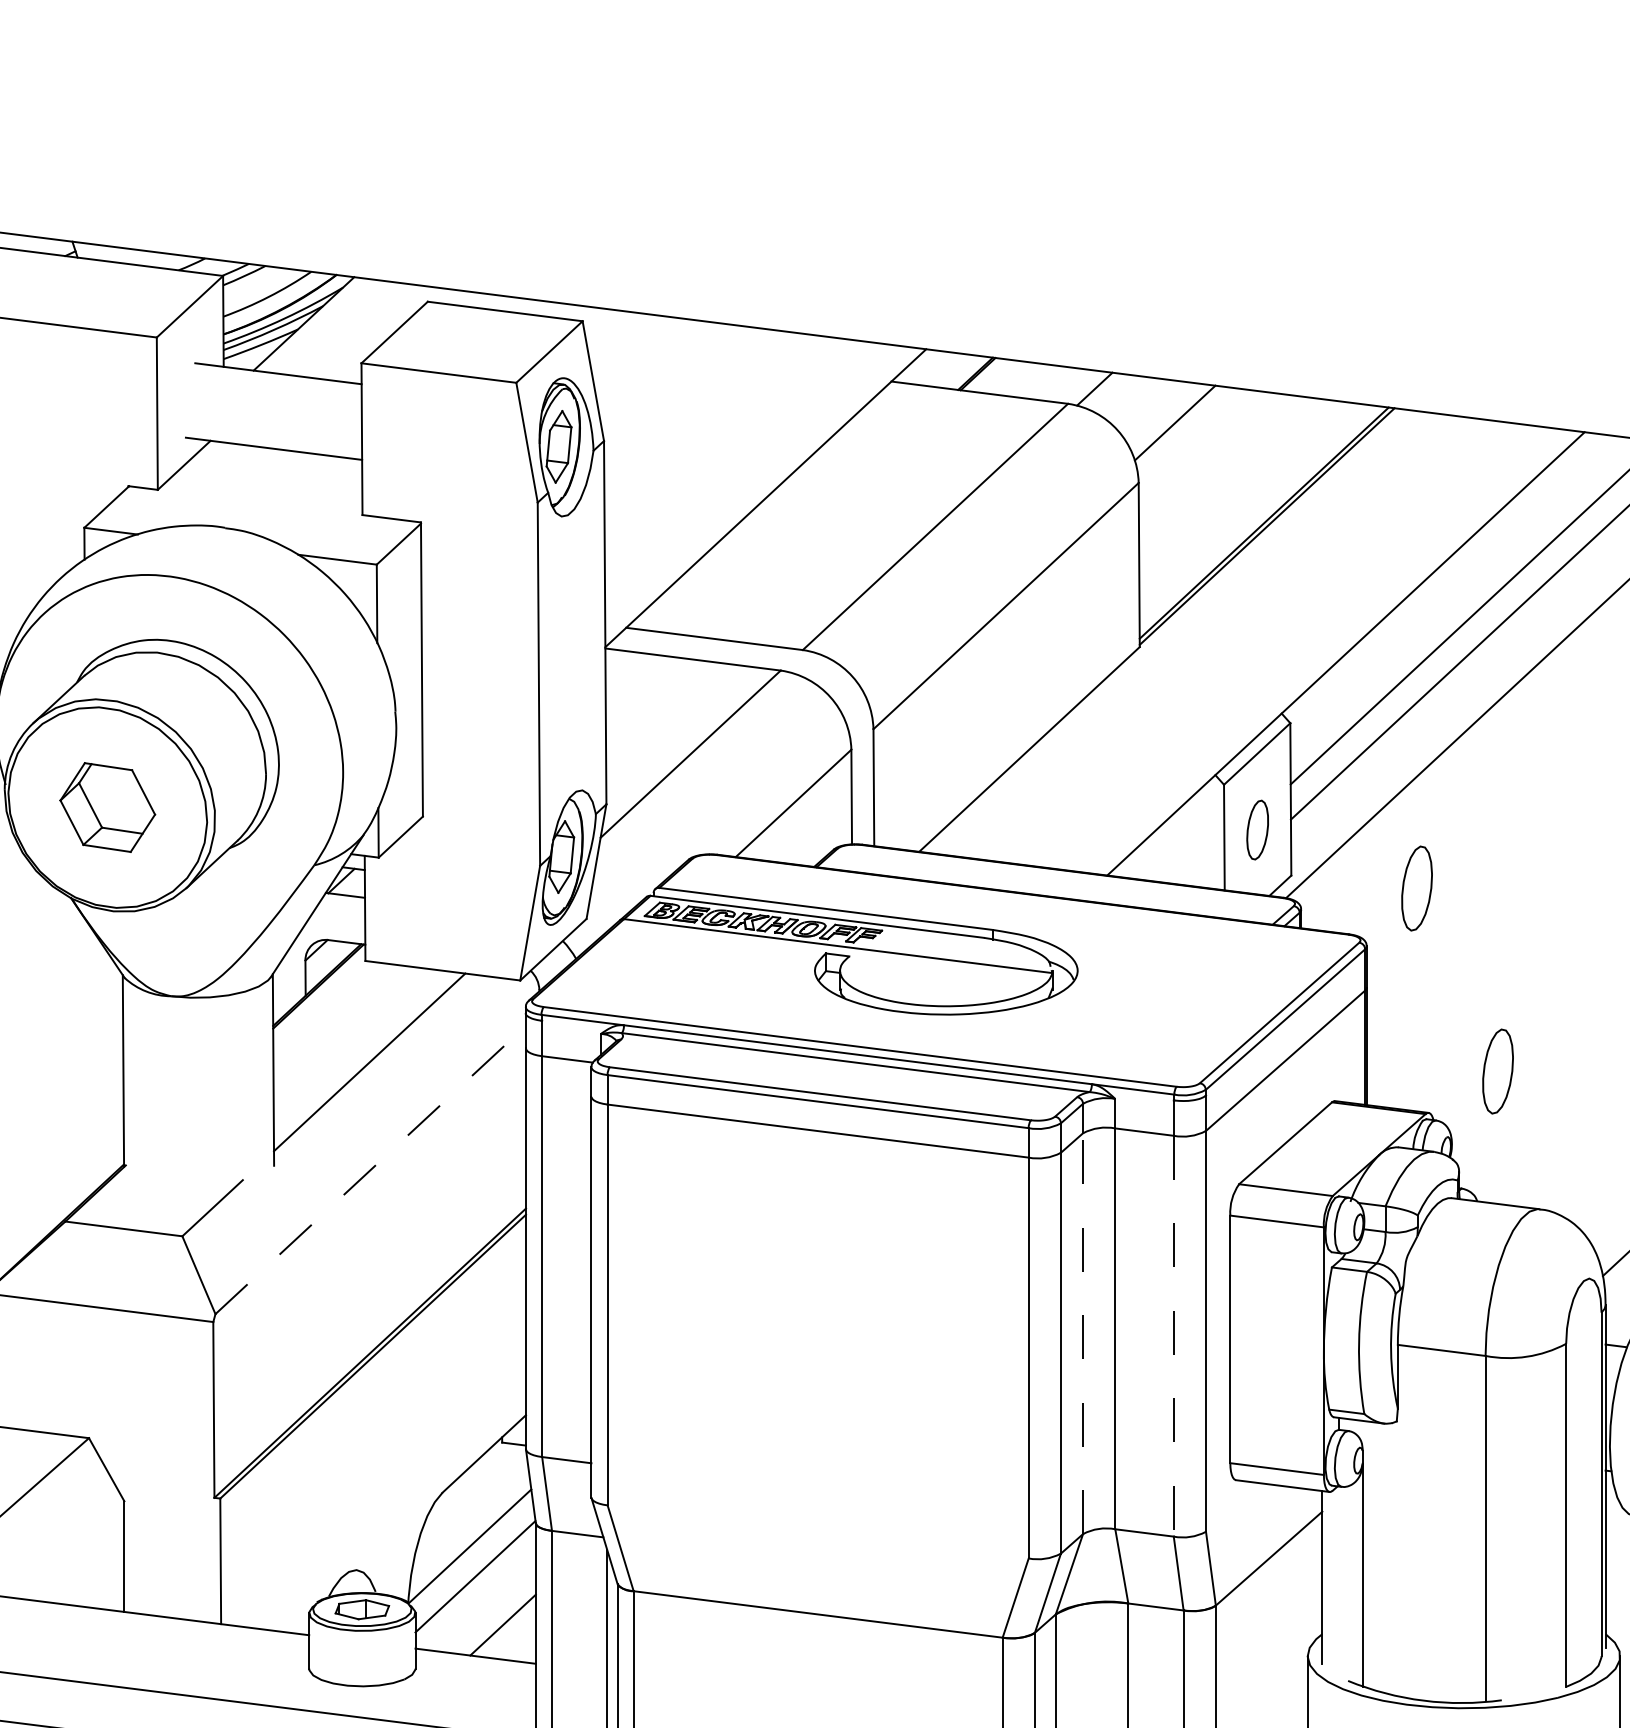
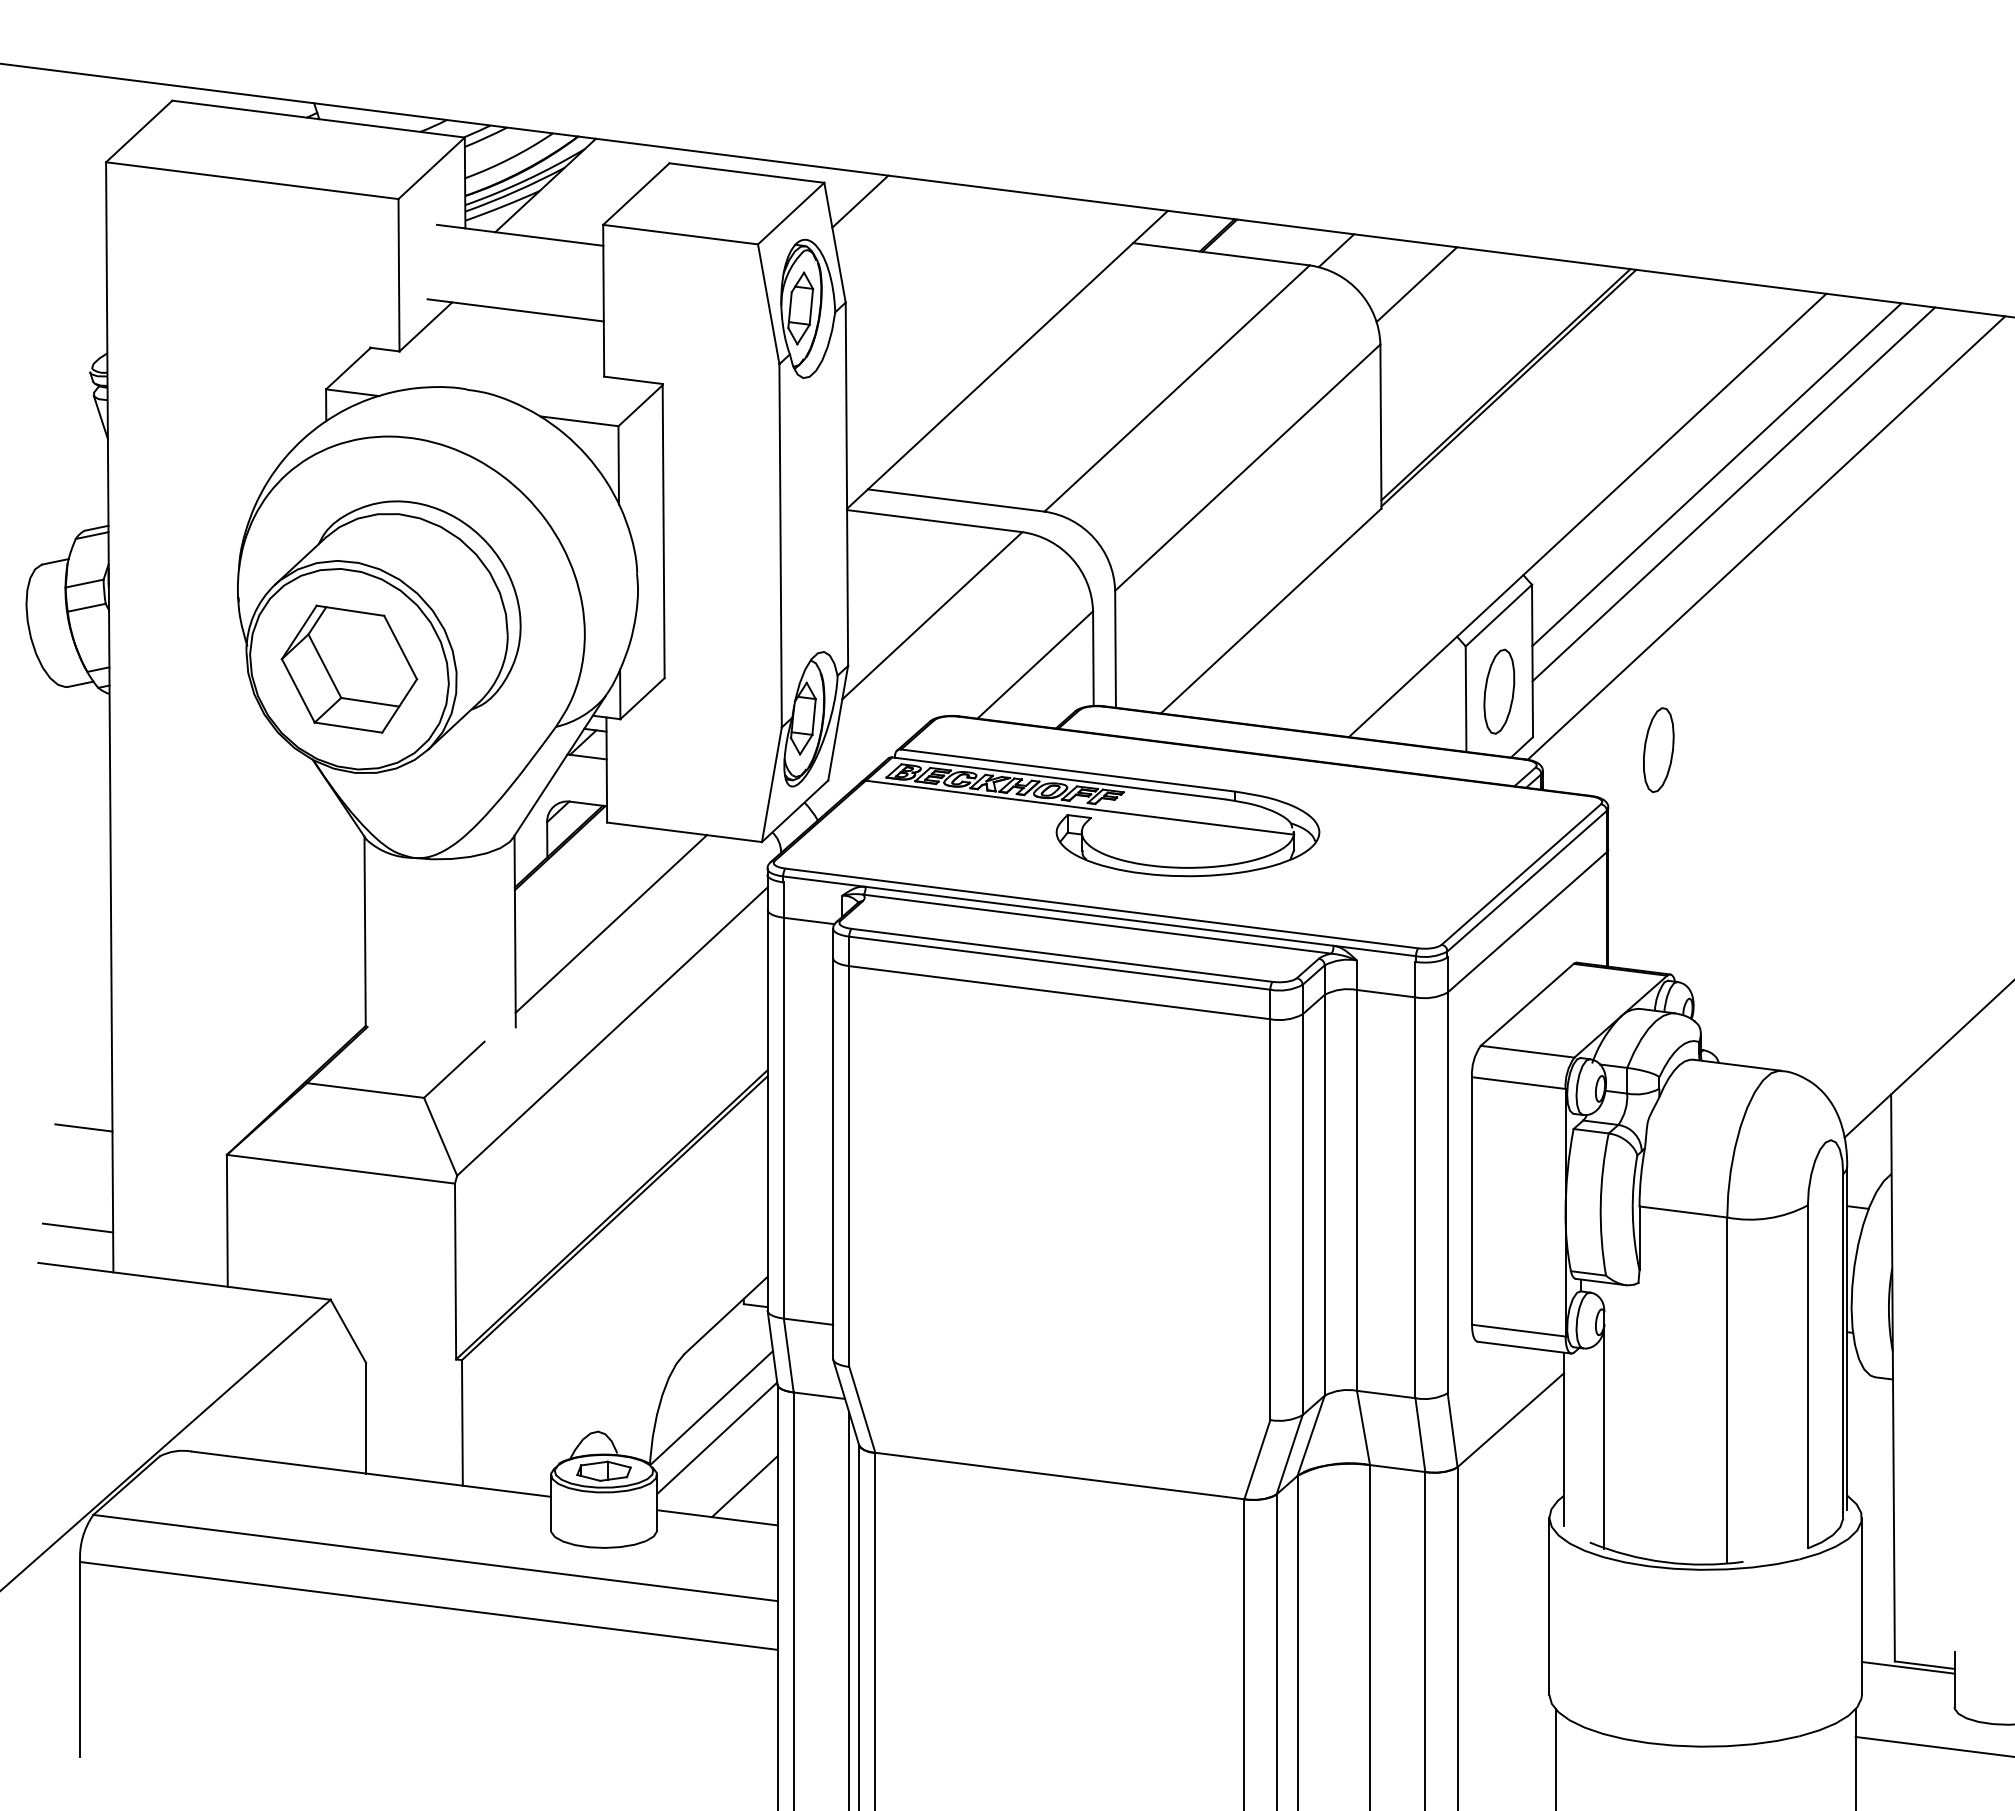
line: (618, 339) -> (860, 201), added
part: (107, 806) -> (349, 668), size x1.43
part: (1257, 829) -> (1499, 691), size x1.43
part: (1497, 1070) -> (1739, 932), removed
line: (370, 1169) -> (612, 1031), dashed -> solid
line: (1082, 1332) -> (1324, 1194), dashed -> solid
line: (1173, 1336) -> (1415, 1198), dashed -> solid

